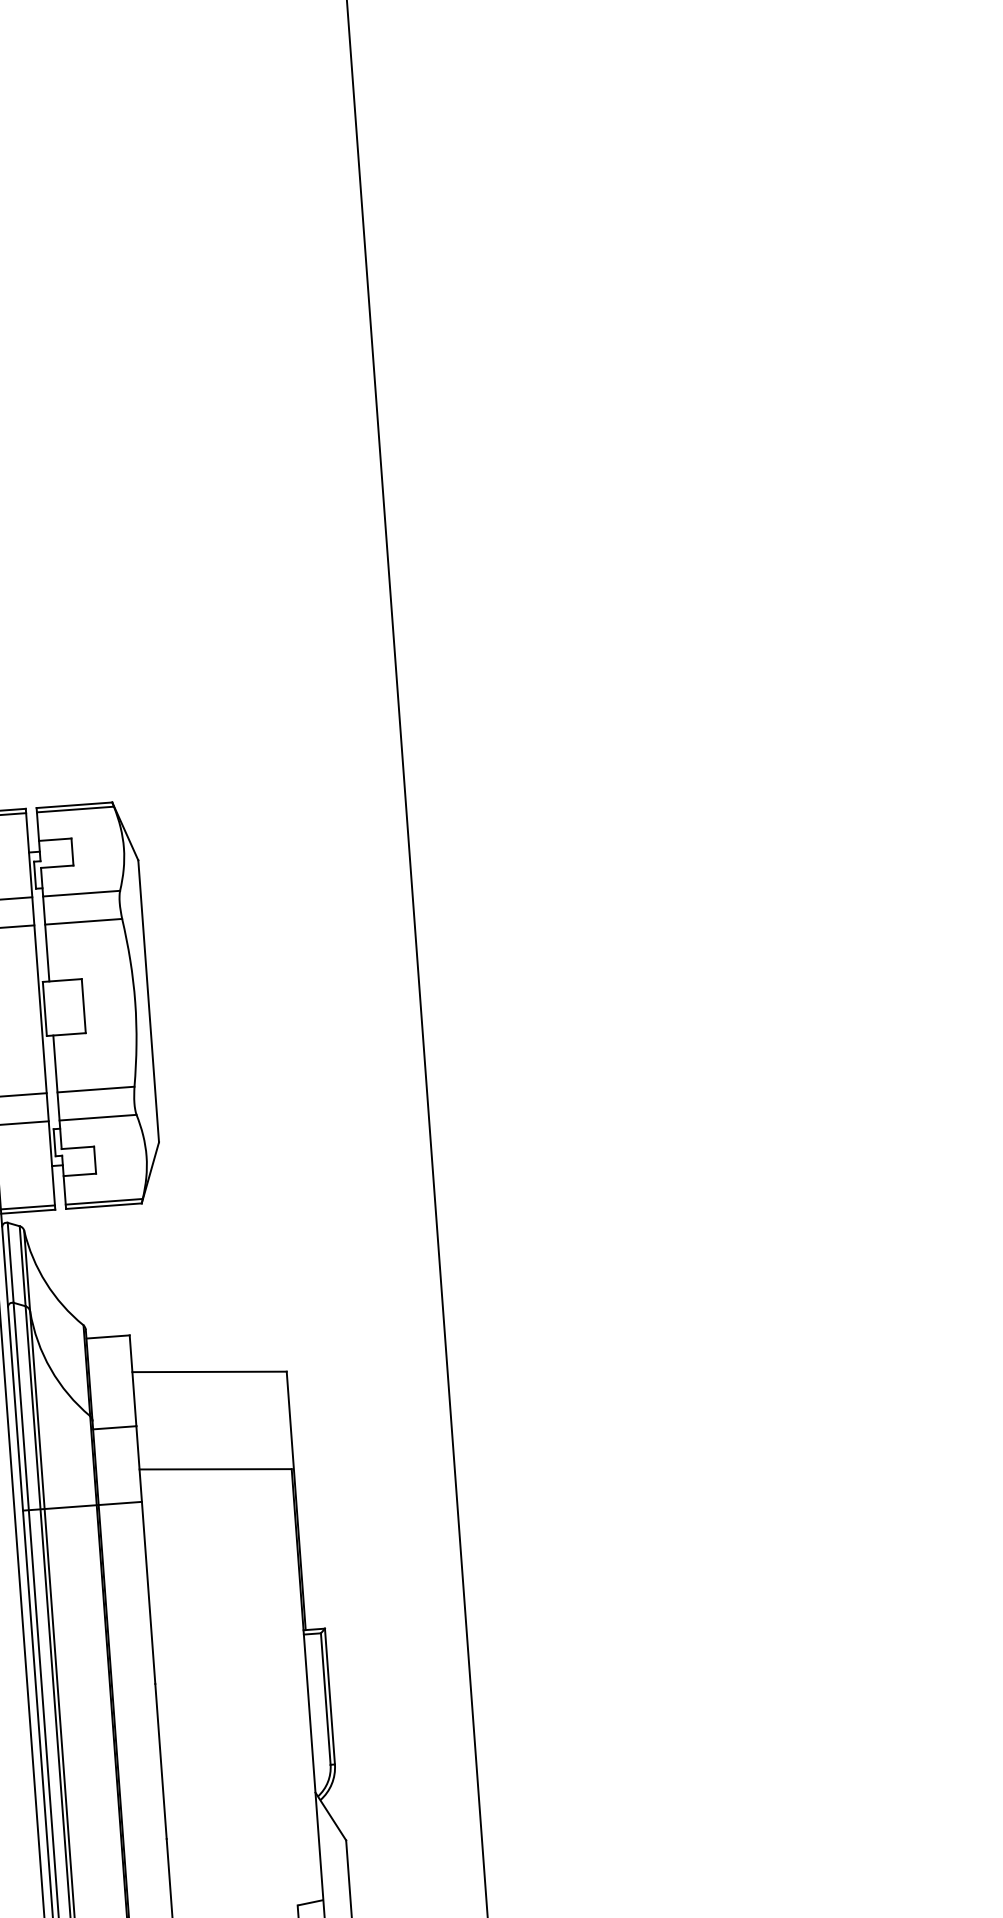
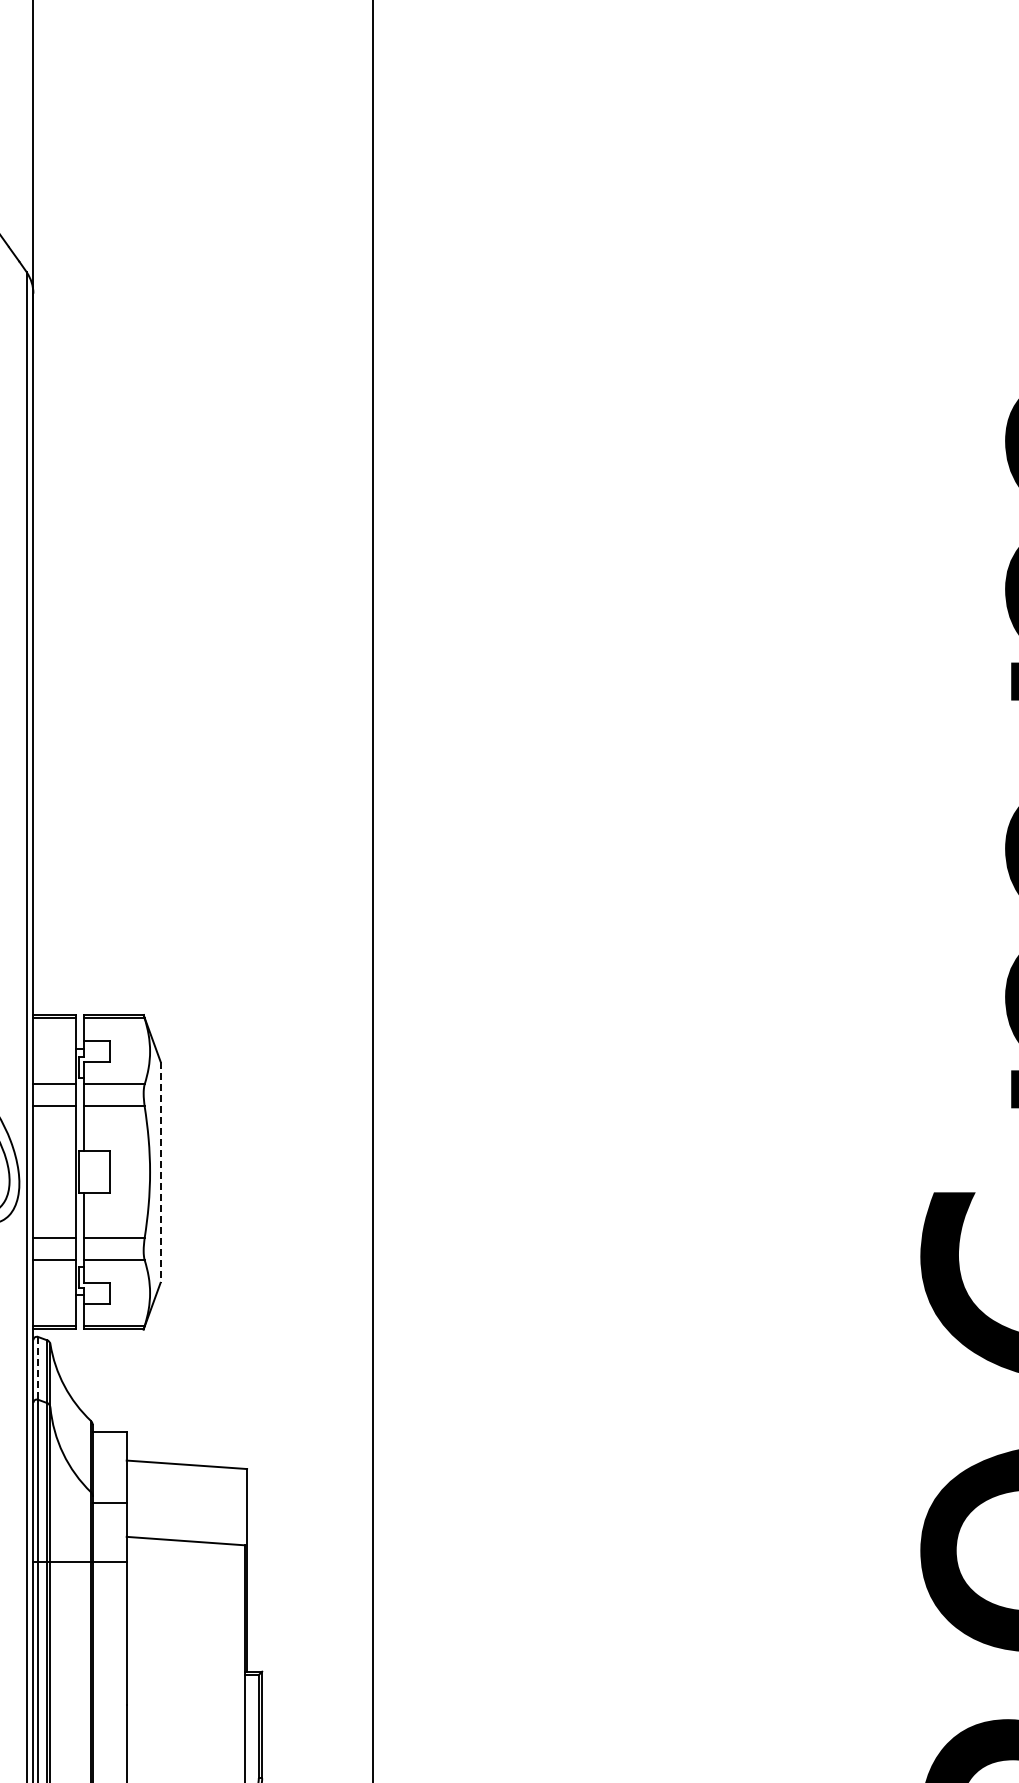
line: (148, 1001) -> (160, 1172), solid -> dashed
line: (11, 1263) -> (38, 1368), solid -> dashed

